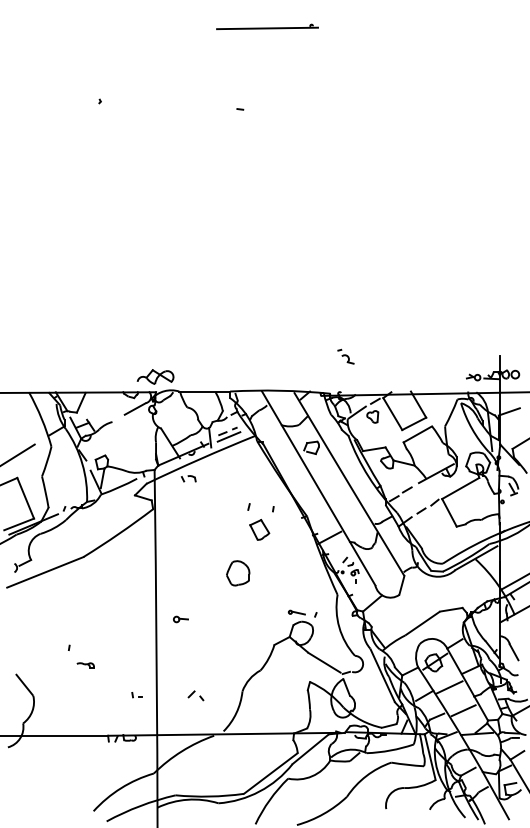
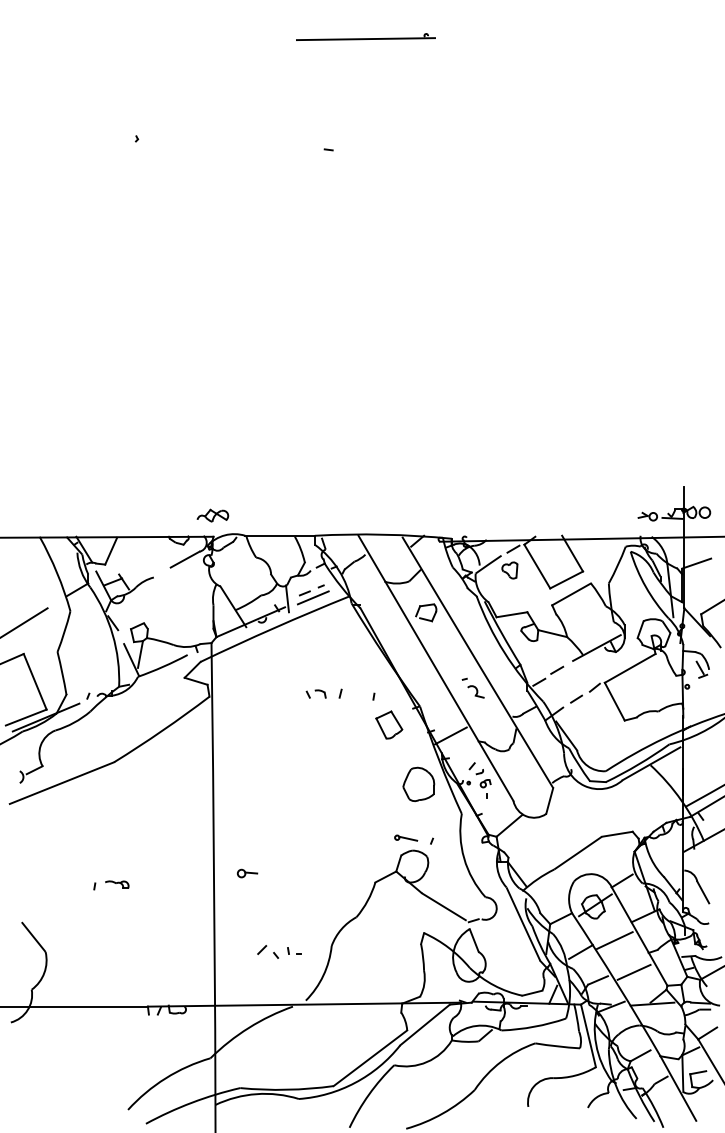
part: (345, 356) -> (472, 687), moved
part: (155, 376) -> (212, 515), size x0.62
part: (188, 478) -> (315, 693), moved
part: (259, 529) -> (389, 724), moved
part: (237, 572) -> (418, 783), moved
part: (180, 619) -> (247, 873), moved
part: (85, 665) -> (117, 884), moved
part: (137, 694) -> (294, 950), moved

